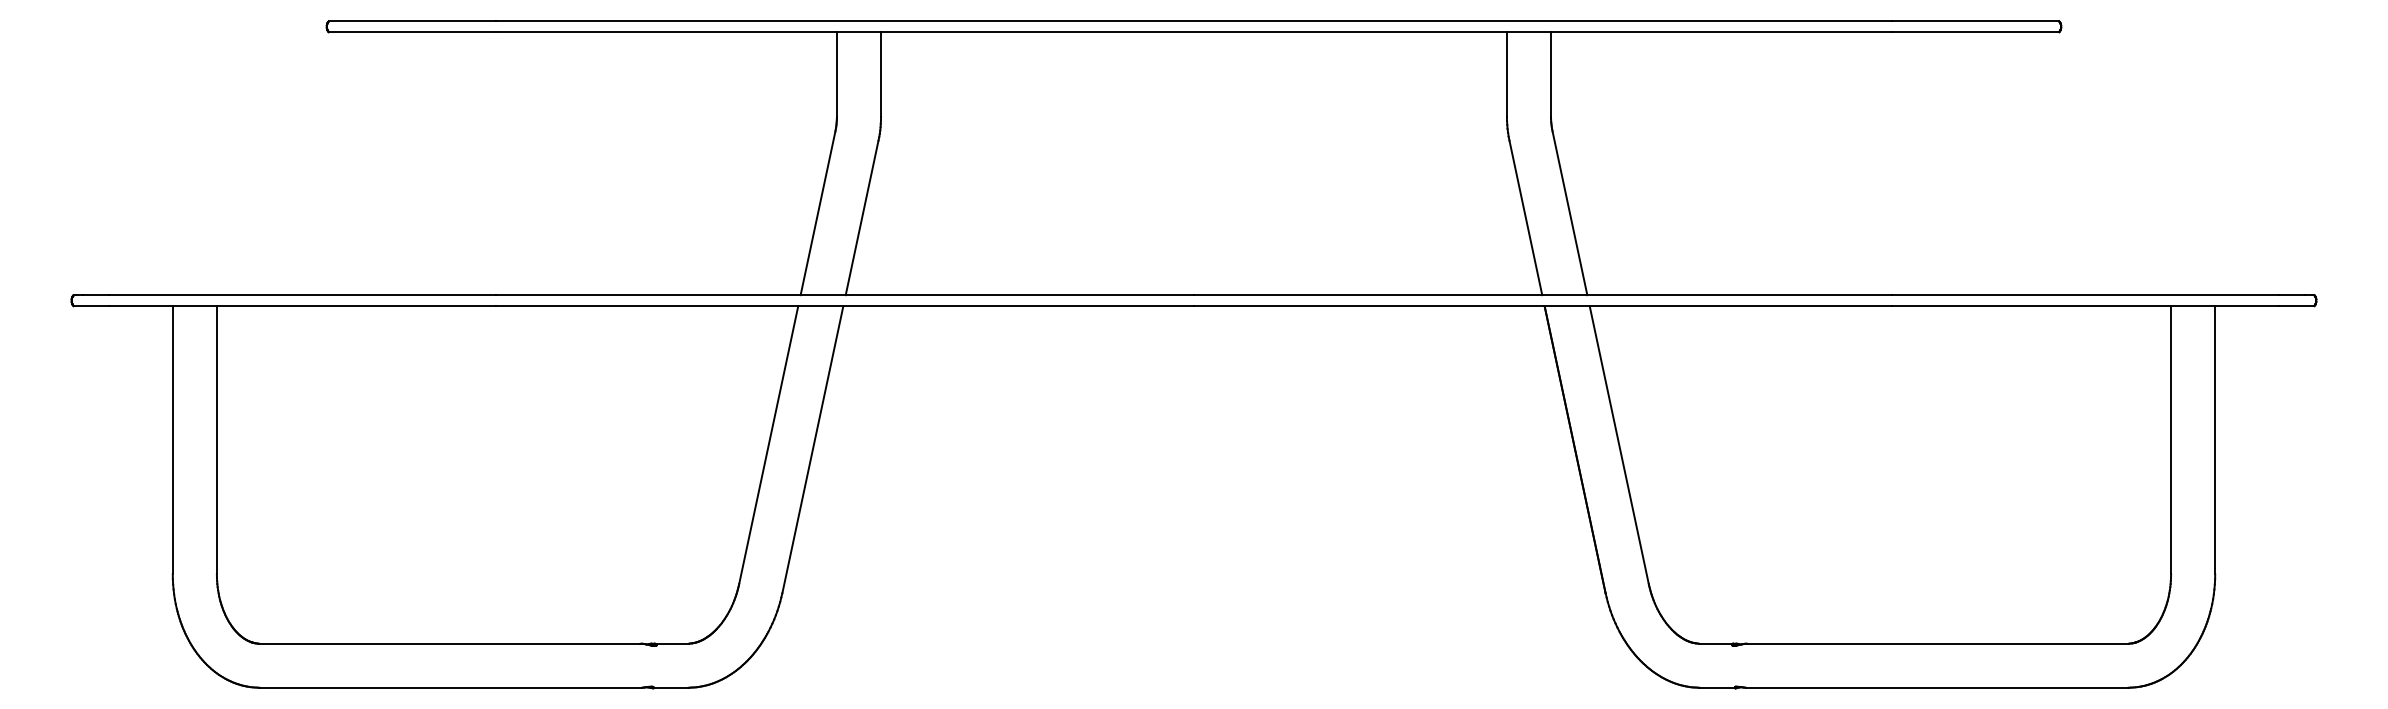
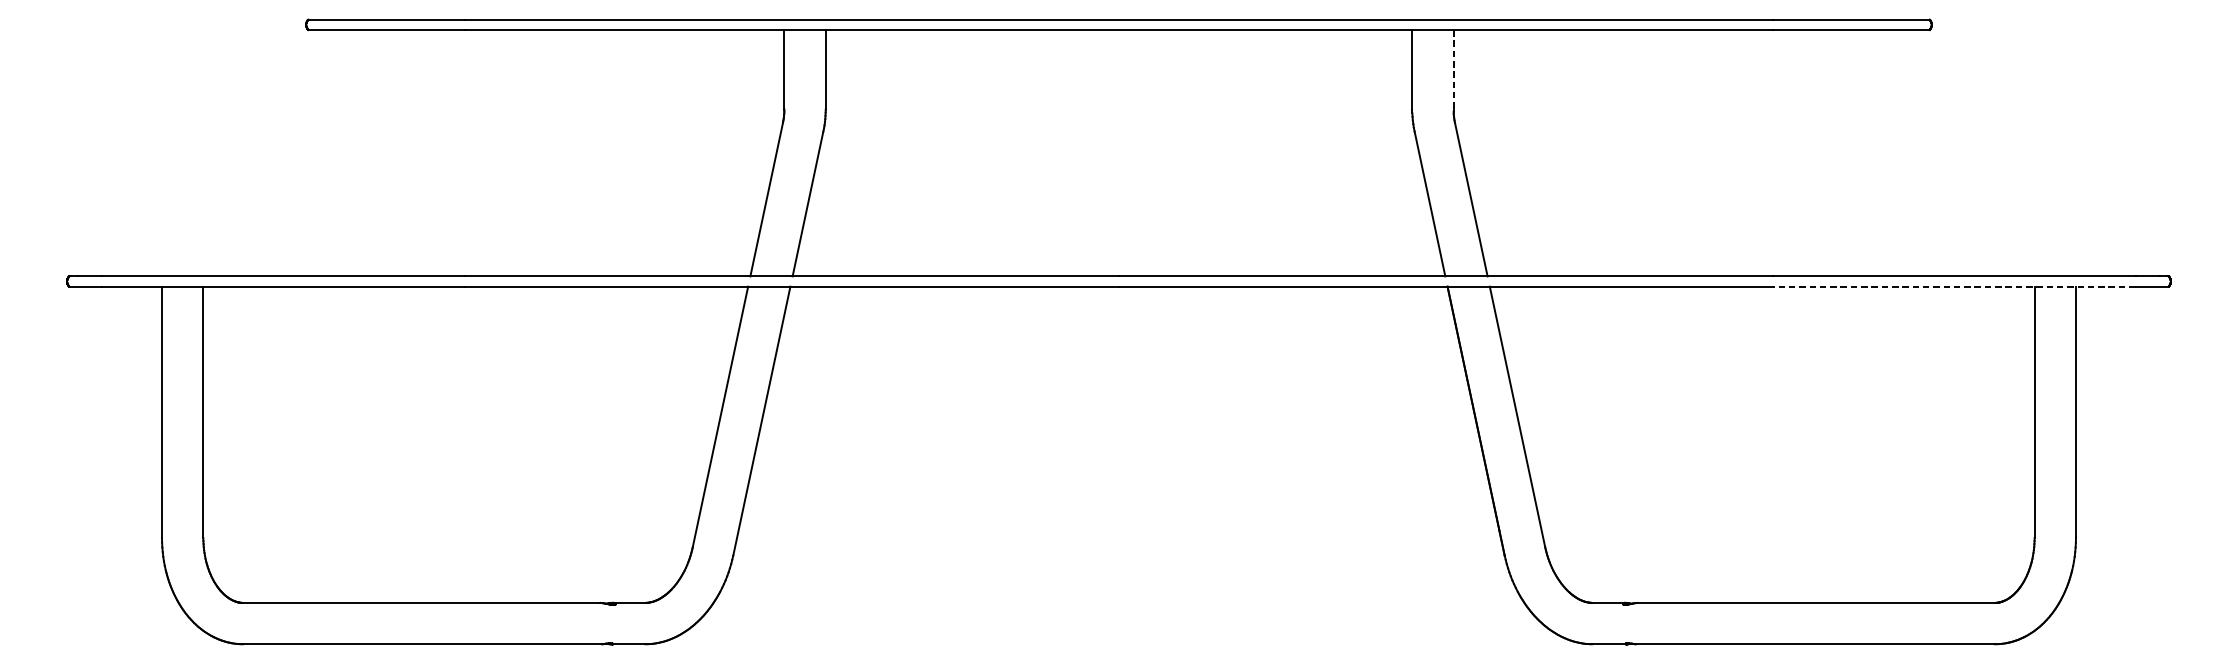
line: (1551, 75) -> (1454, 70), solid -> dashed
line: (2085, 306) -> (1954, 287), solid -> dashed

